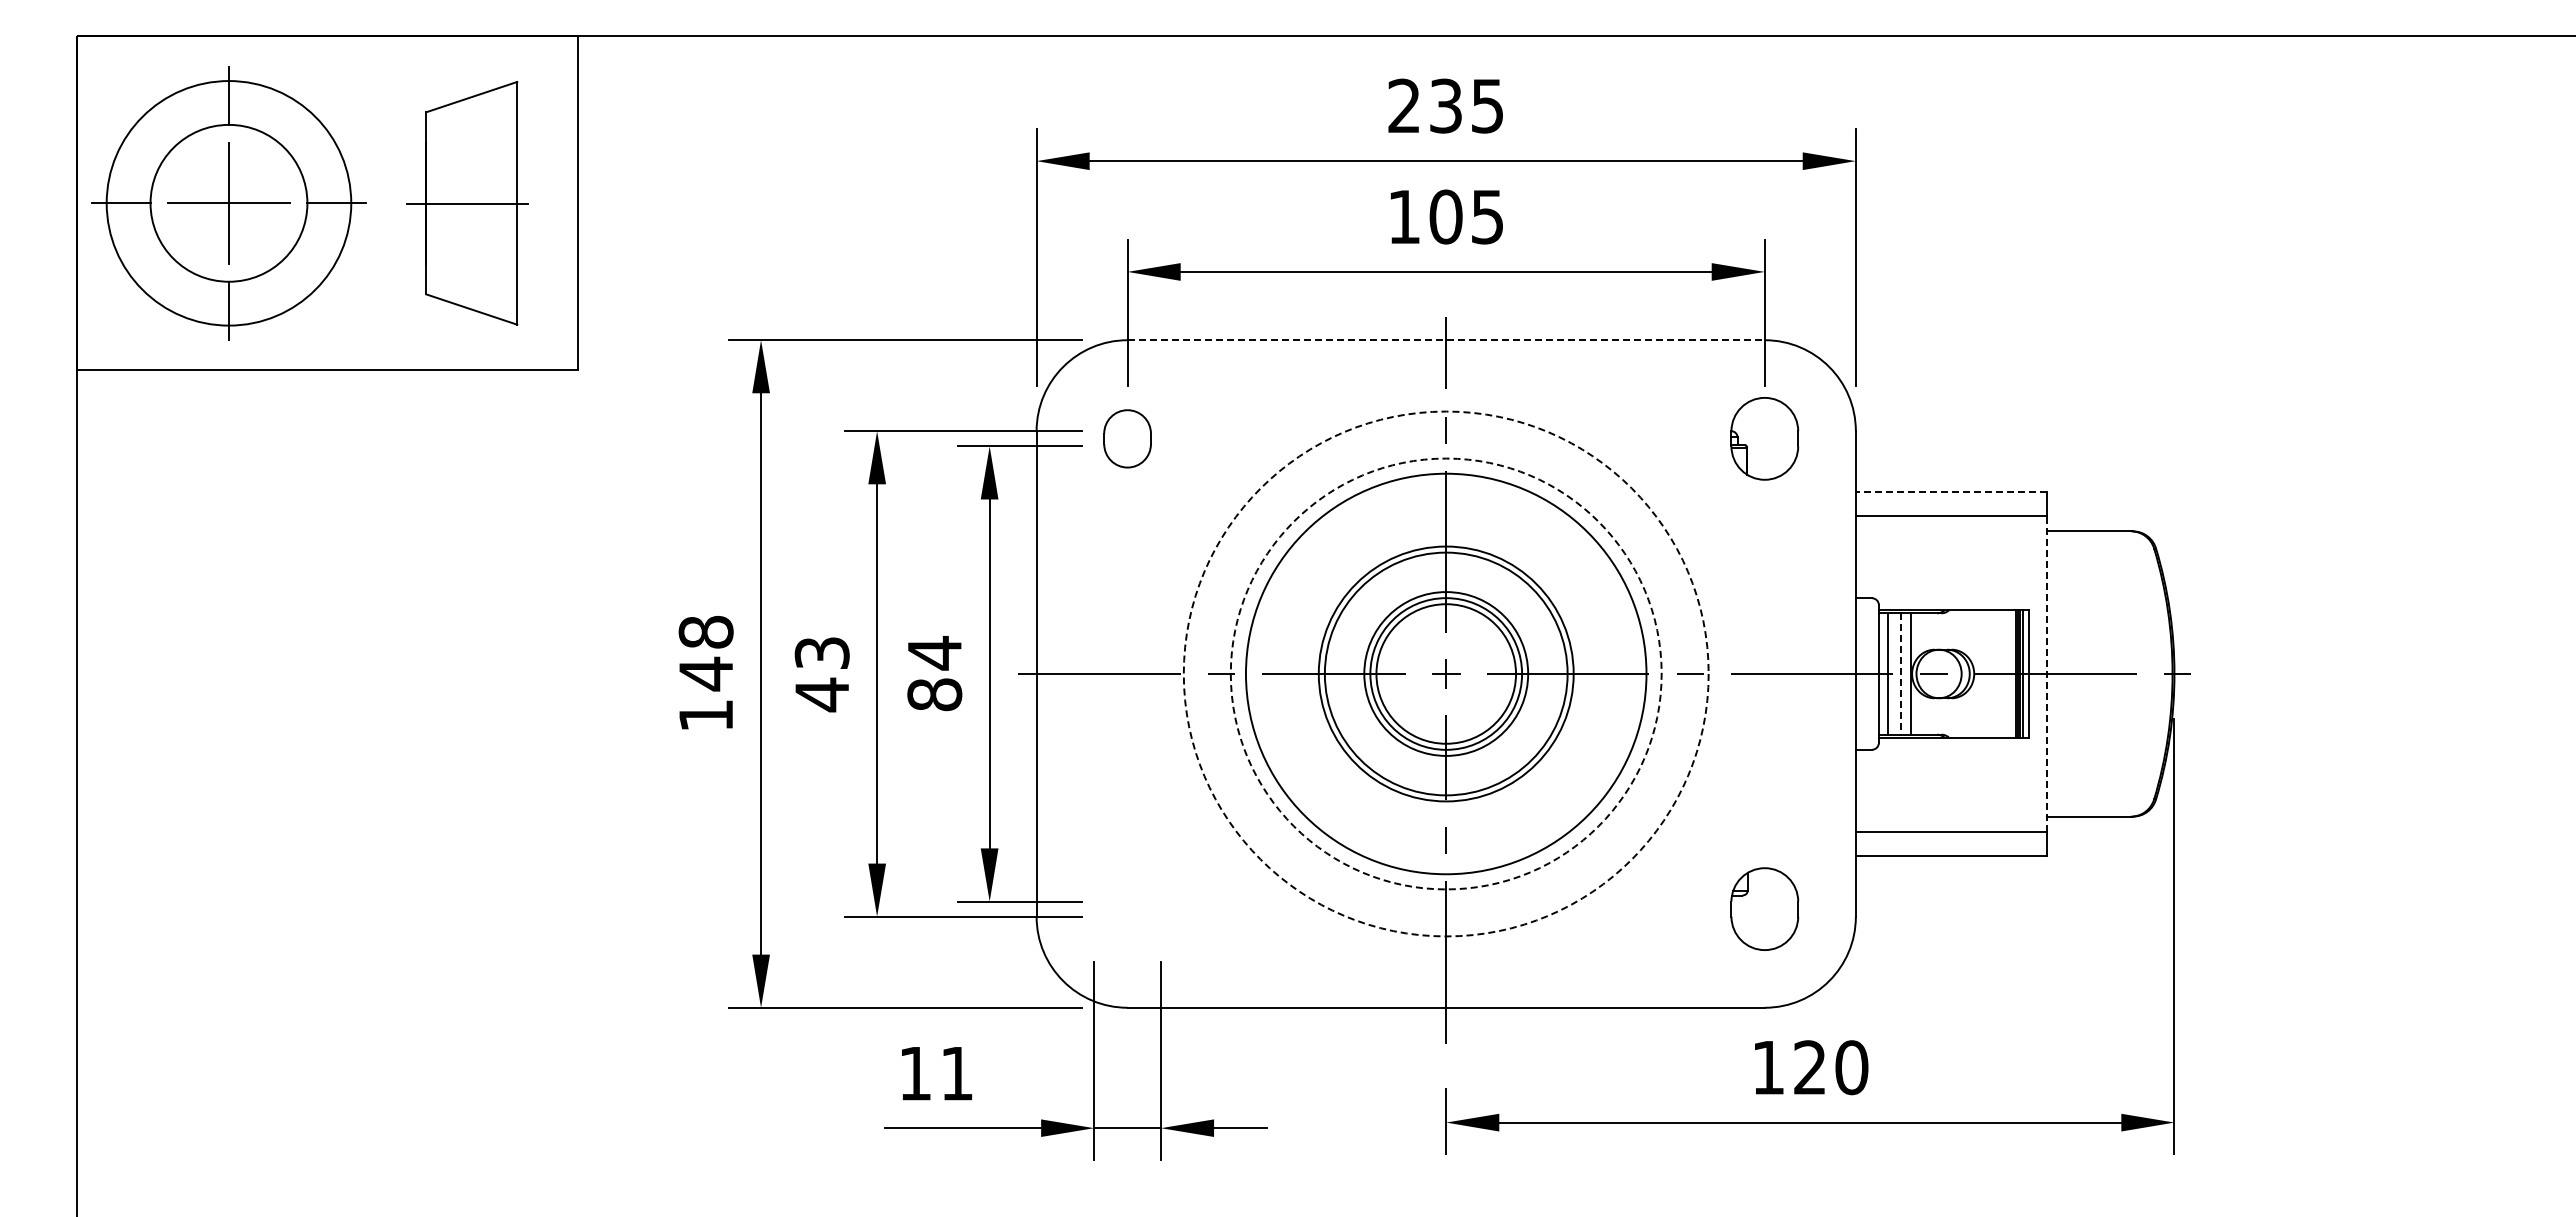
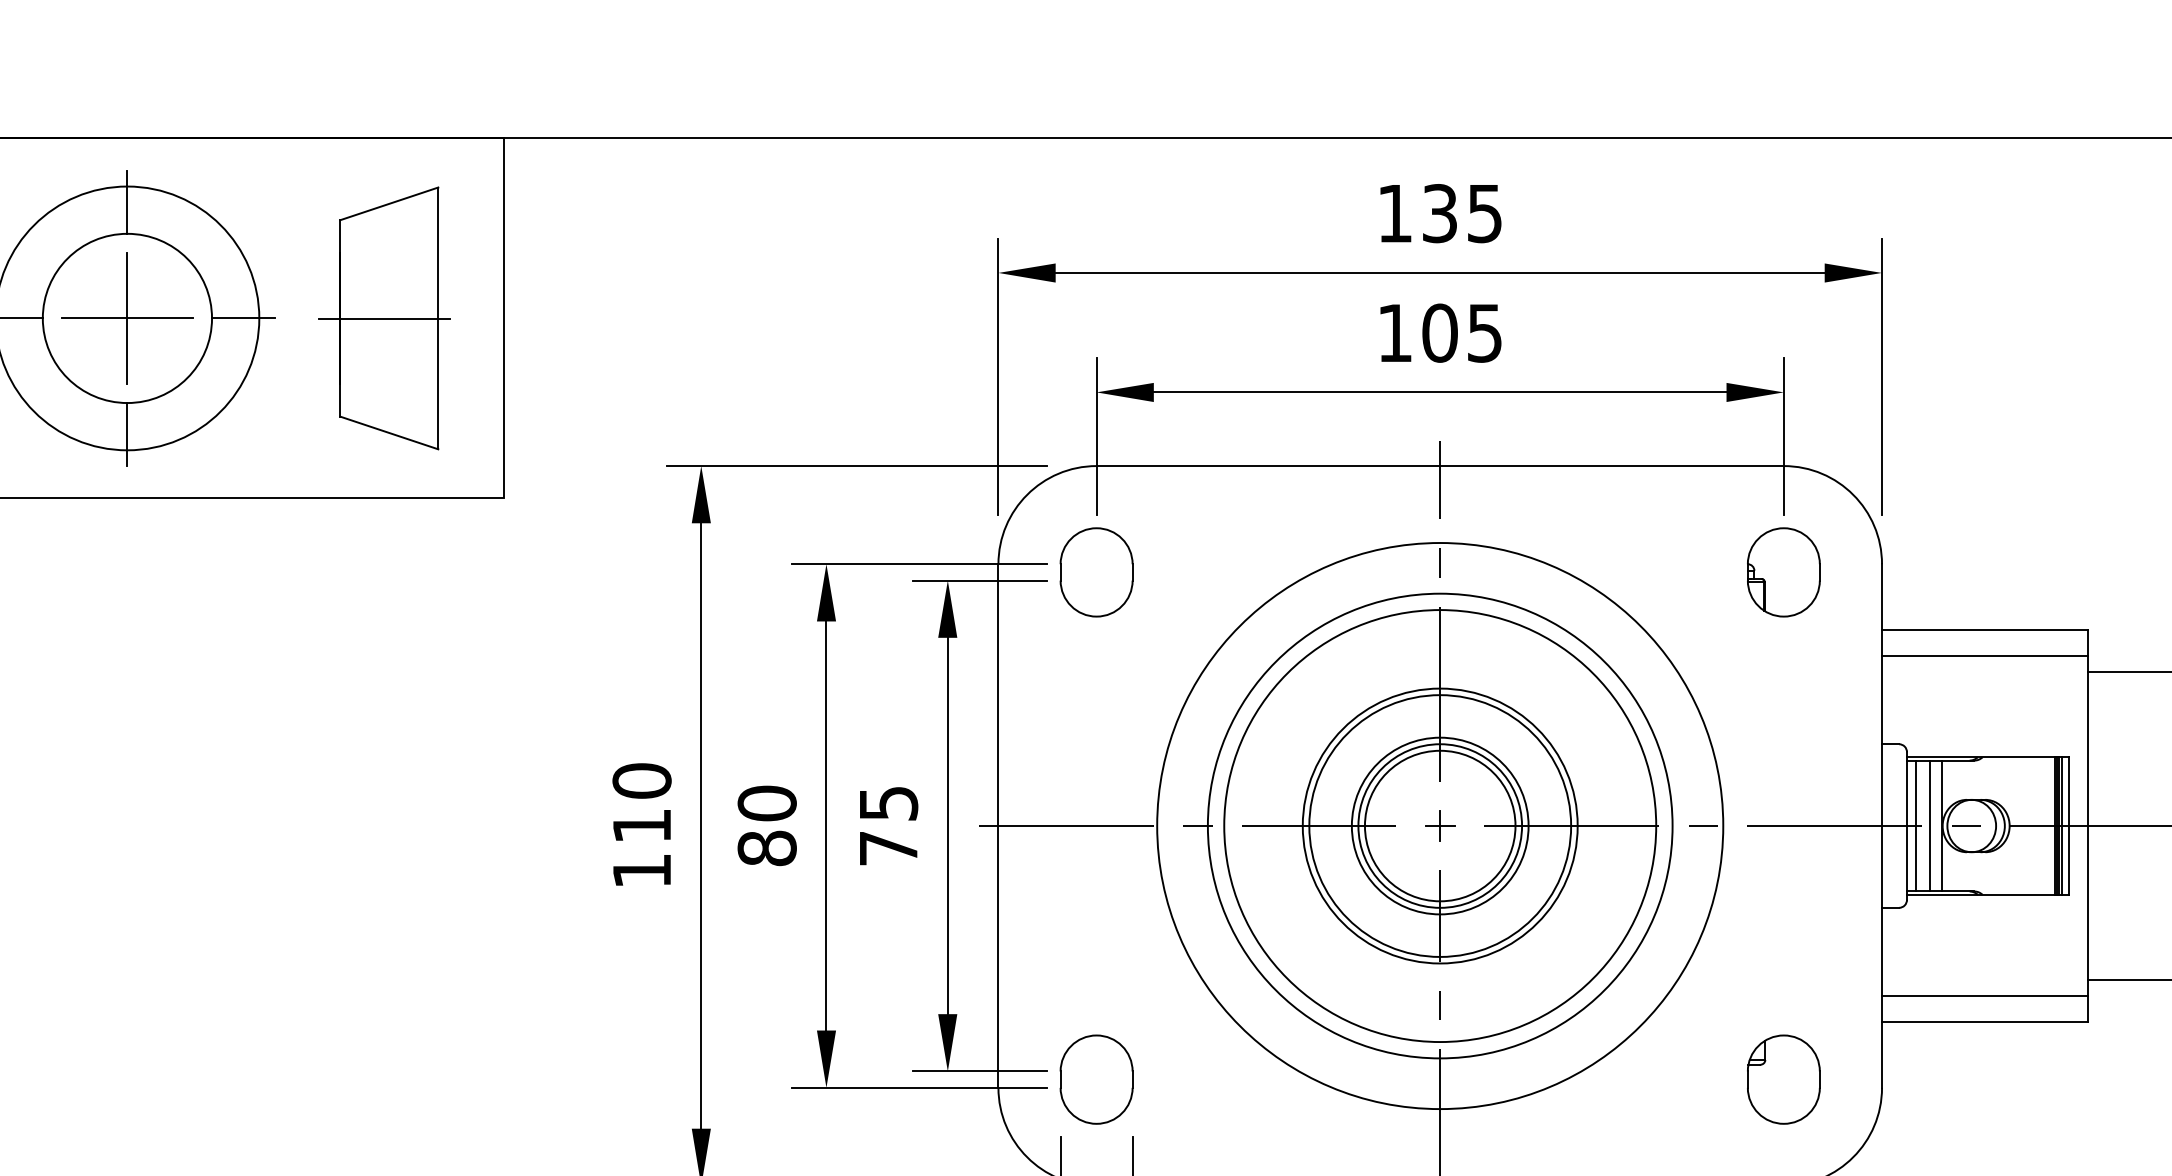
text: (1403, 105) -> (1394, 212), 235 -> 135
line: (1446, 340) -> (1440, 466), dashed -> solid
part: (1127, 438) -> (1096, 572), size x1.43
line: (1951, 491) -> (1985, 629), dashed -> solid
text: (706, 653) -> (642, 803), 148 -> 110
text: (934, 673) -> (888, 825), 84 -> 75
circle: (1445, 673) -> (1439, 825), dashed -> solid
circle: (1445, 673) -> (1439, 825), dashed -> solid
text: (821, 674) -> (766, 826), 43 -> 80
line: (1900, 674) -> (1930, 826), dashed -> solid
line: (2047, 674) -> (2088, 826), dashed -> solid
part: (1127, 908) -> (1096, 1078), added

